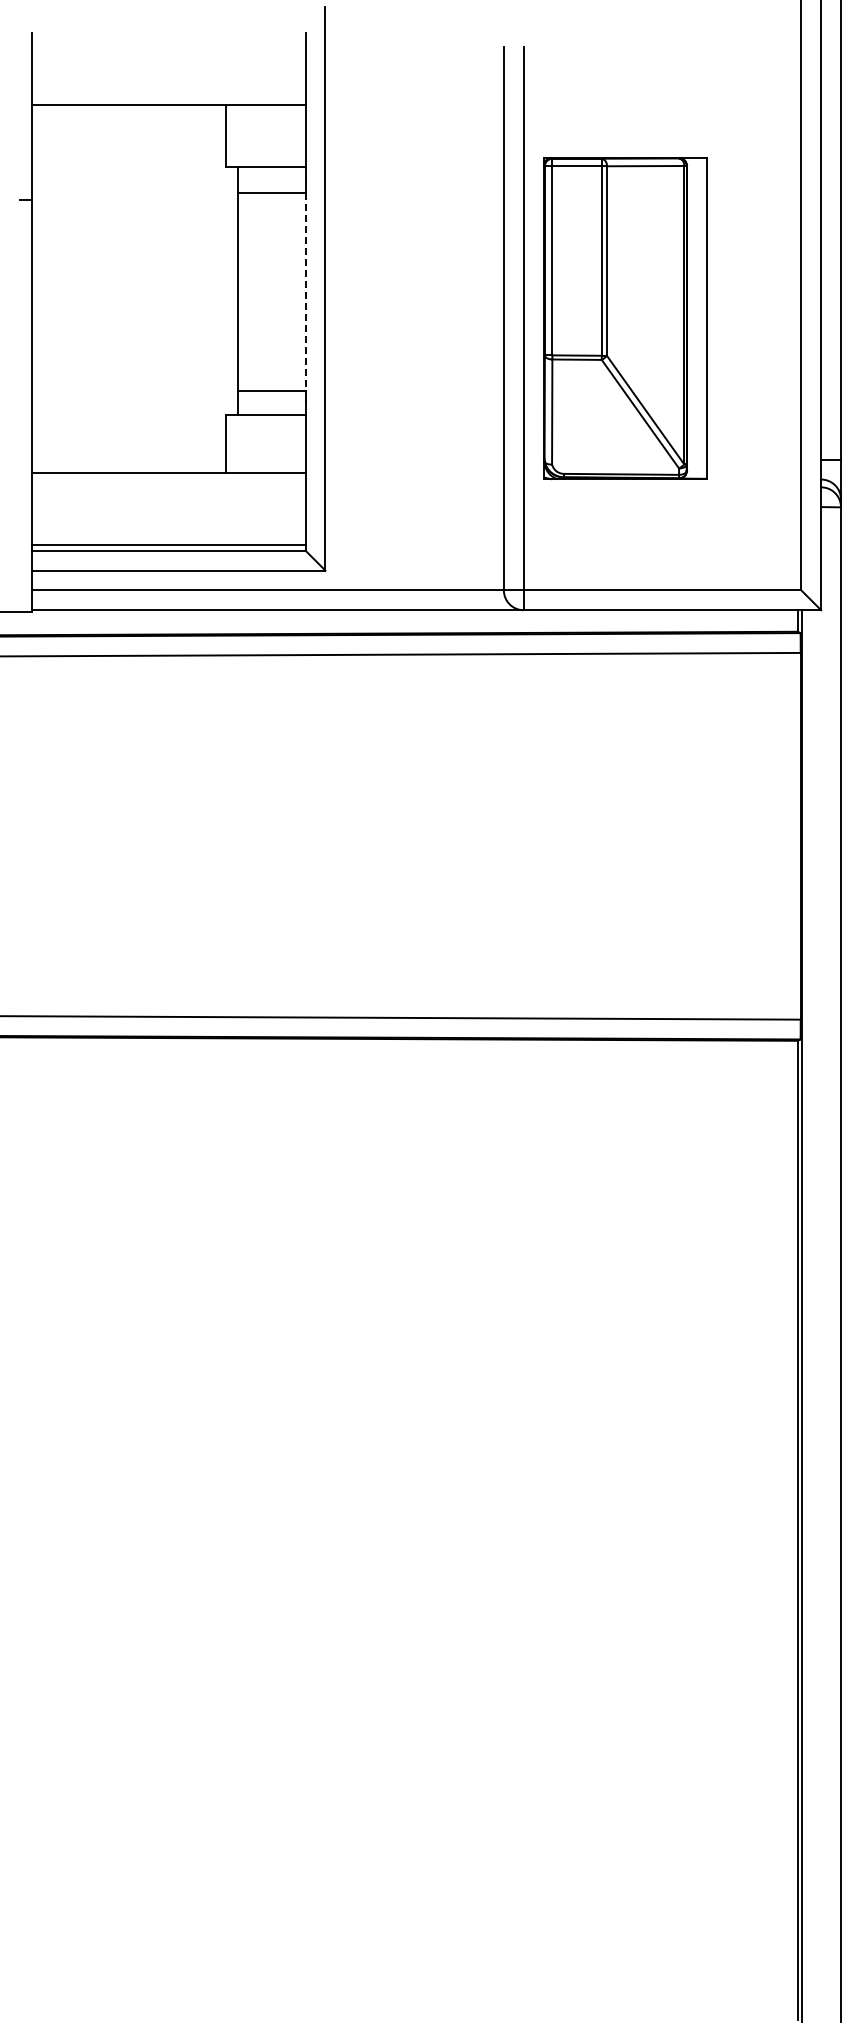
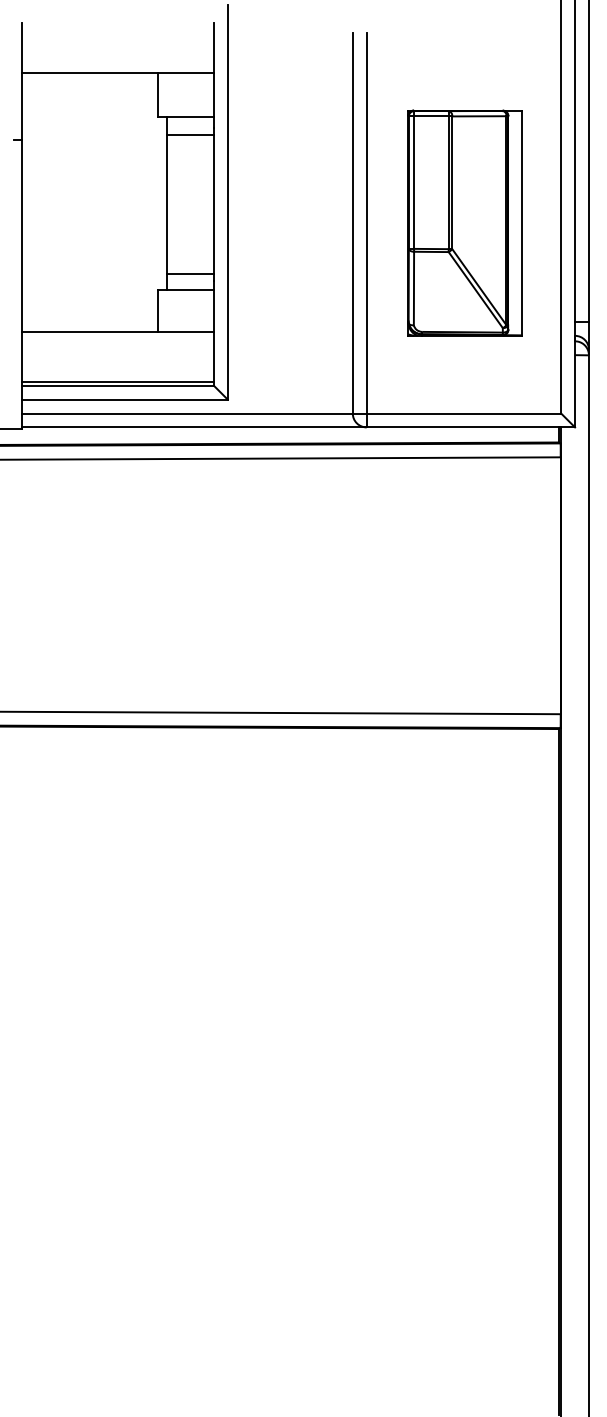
line: (305, 292) -> (213, 204), dashed -> solid
part: (625, 318) -> (465, 223), moved

